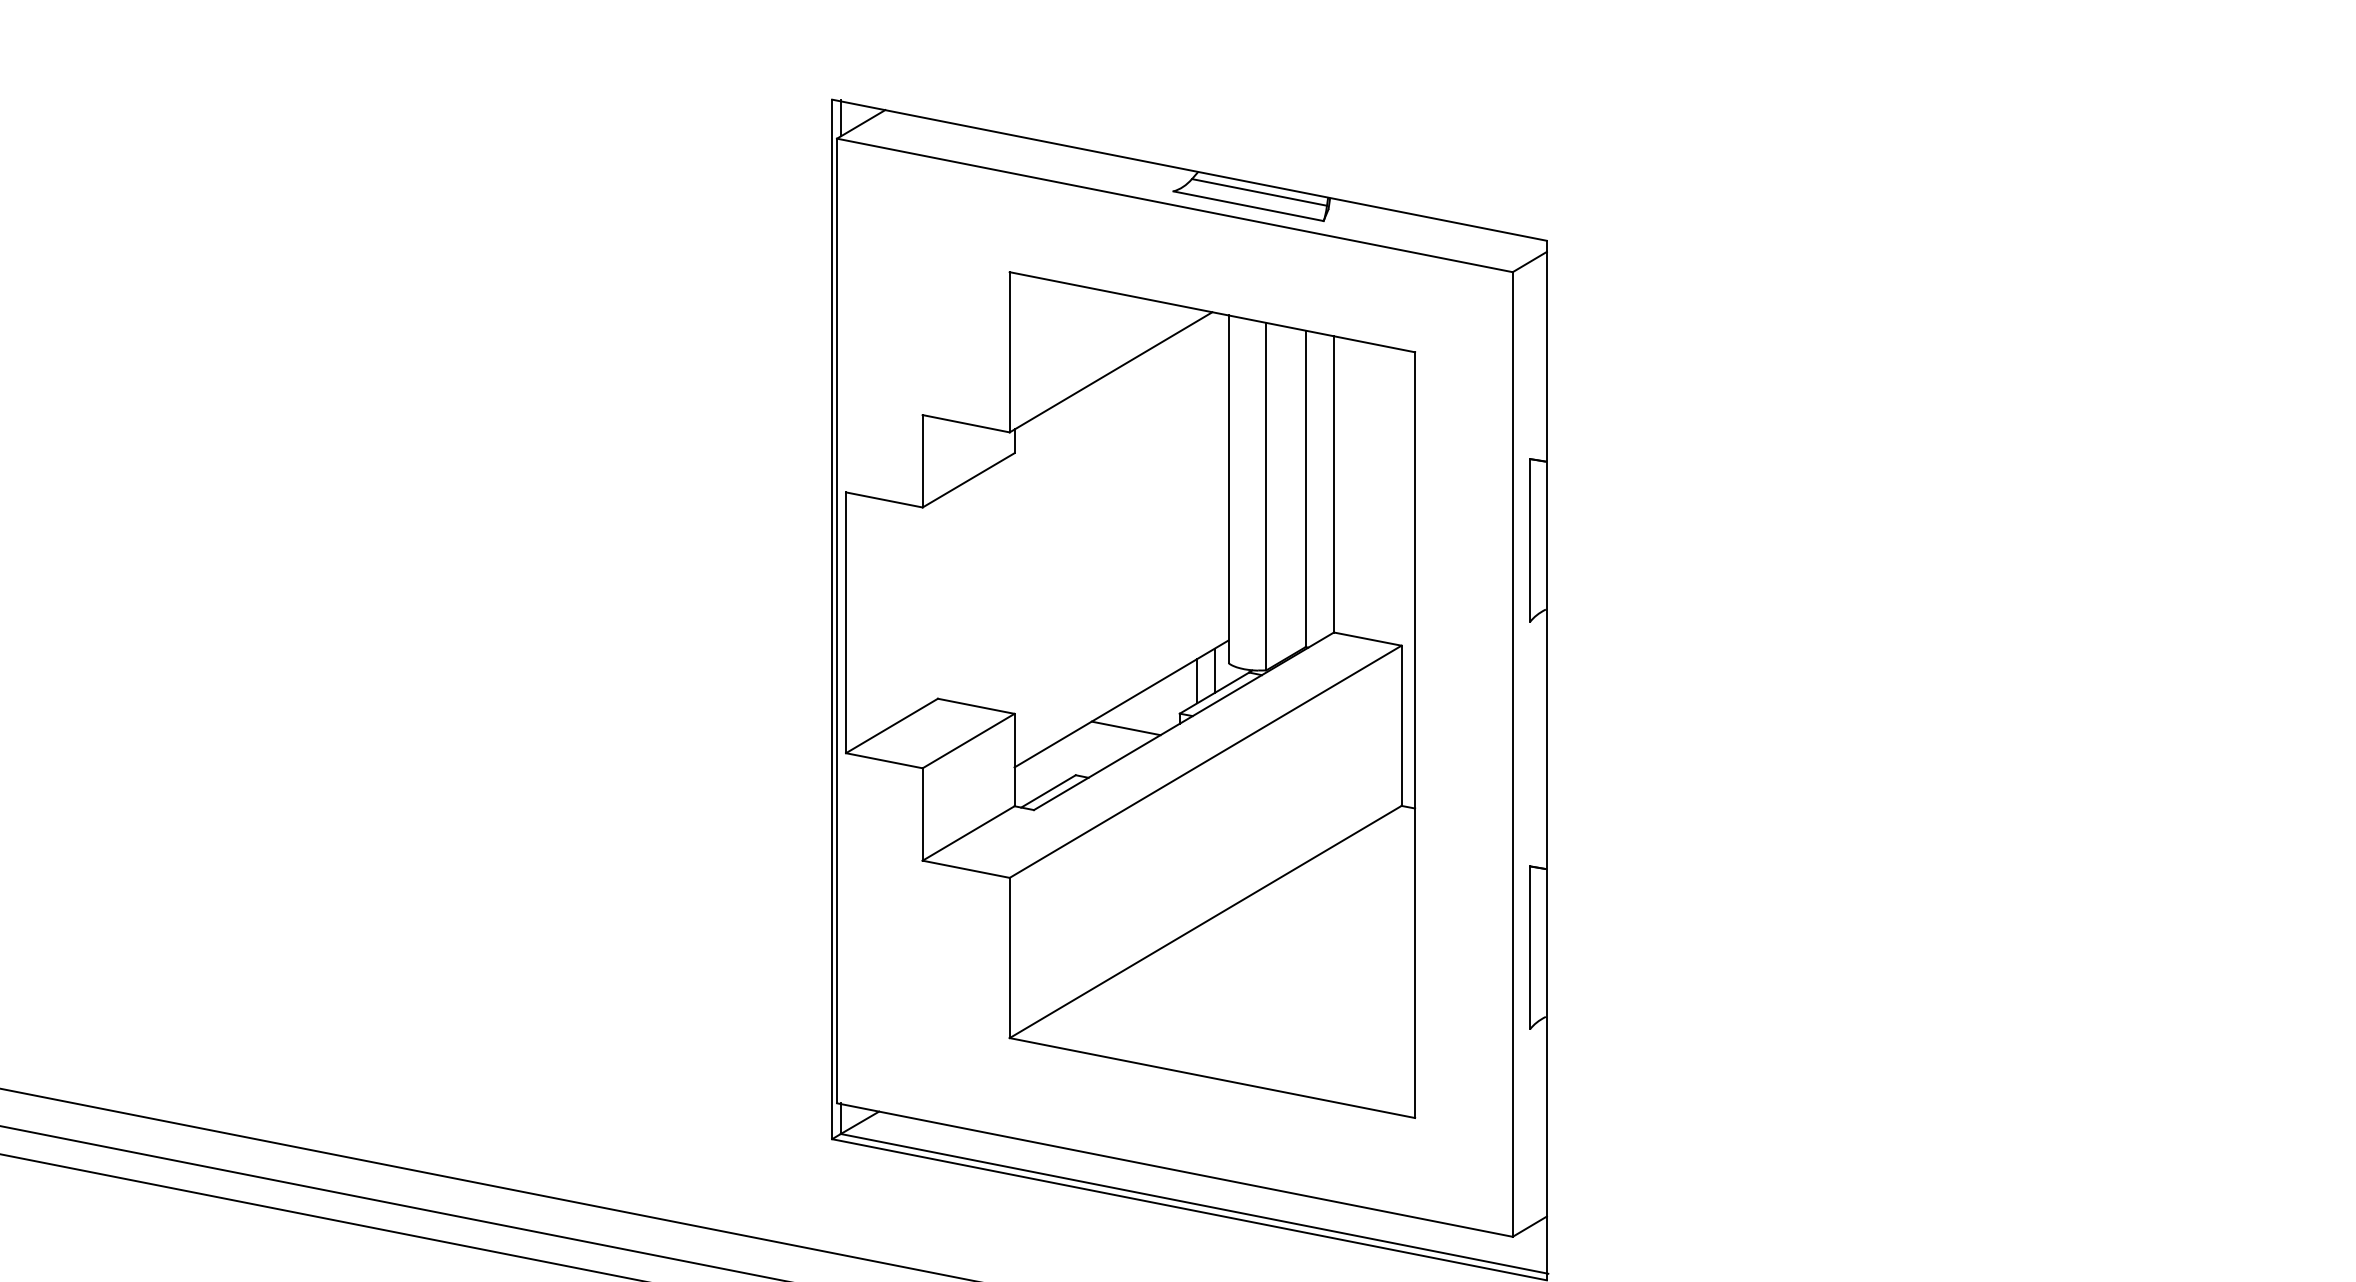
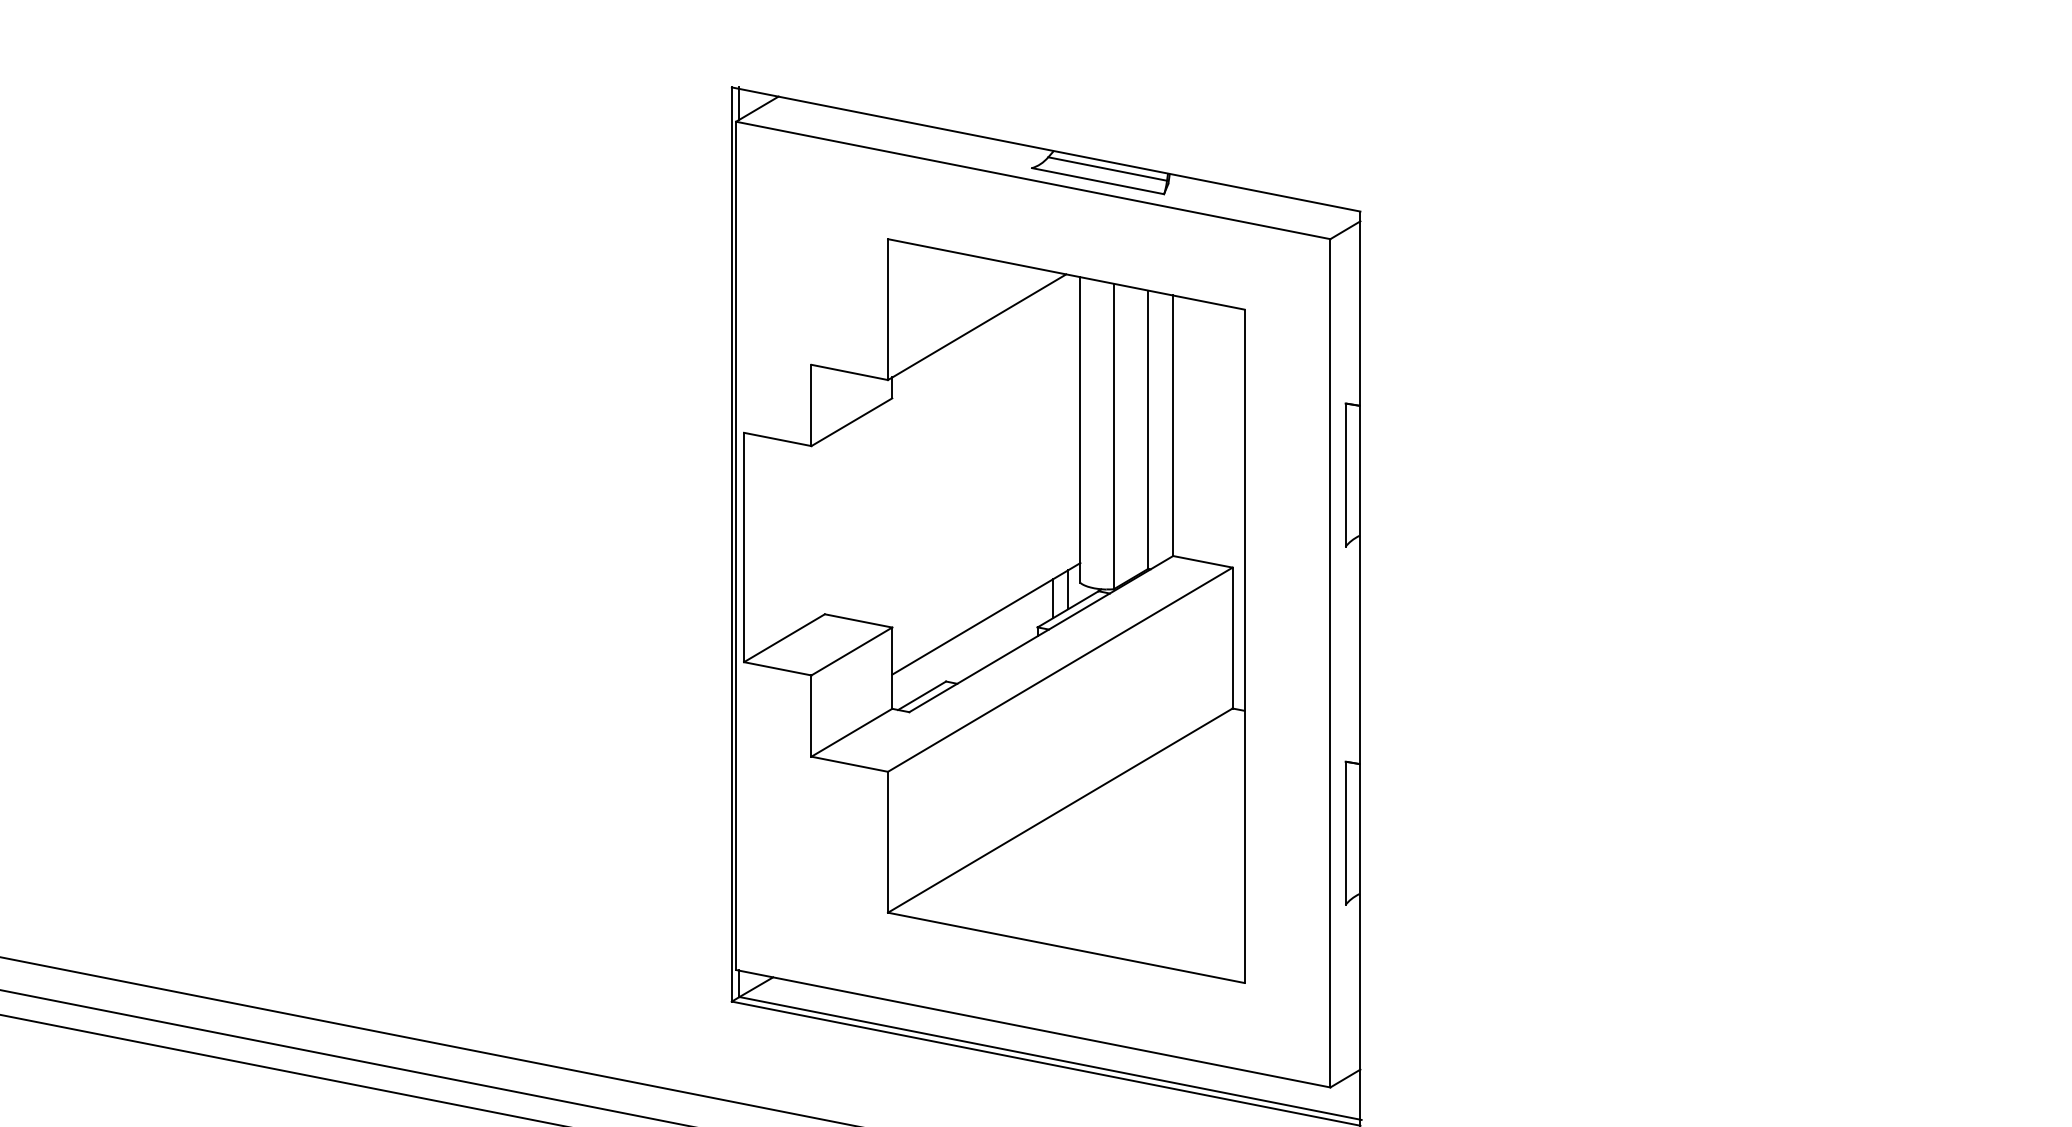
line: (1125, 728) -> (989, 640), removed

